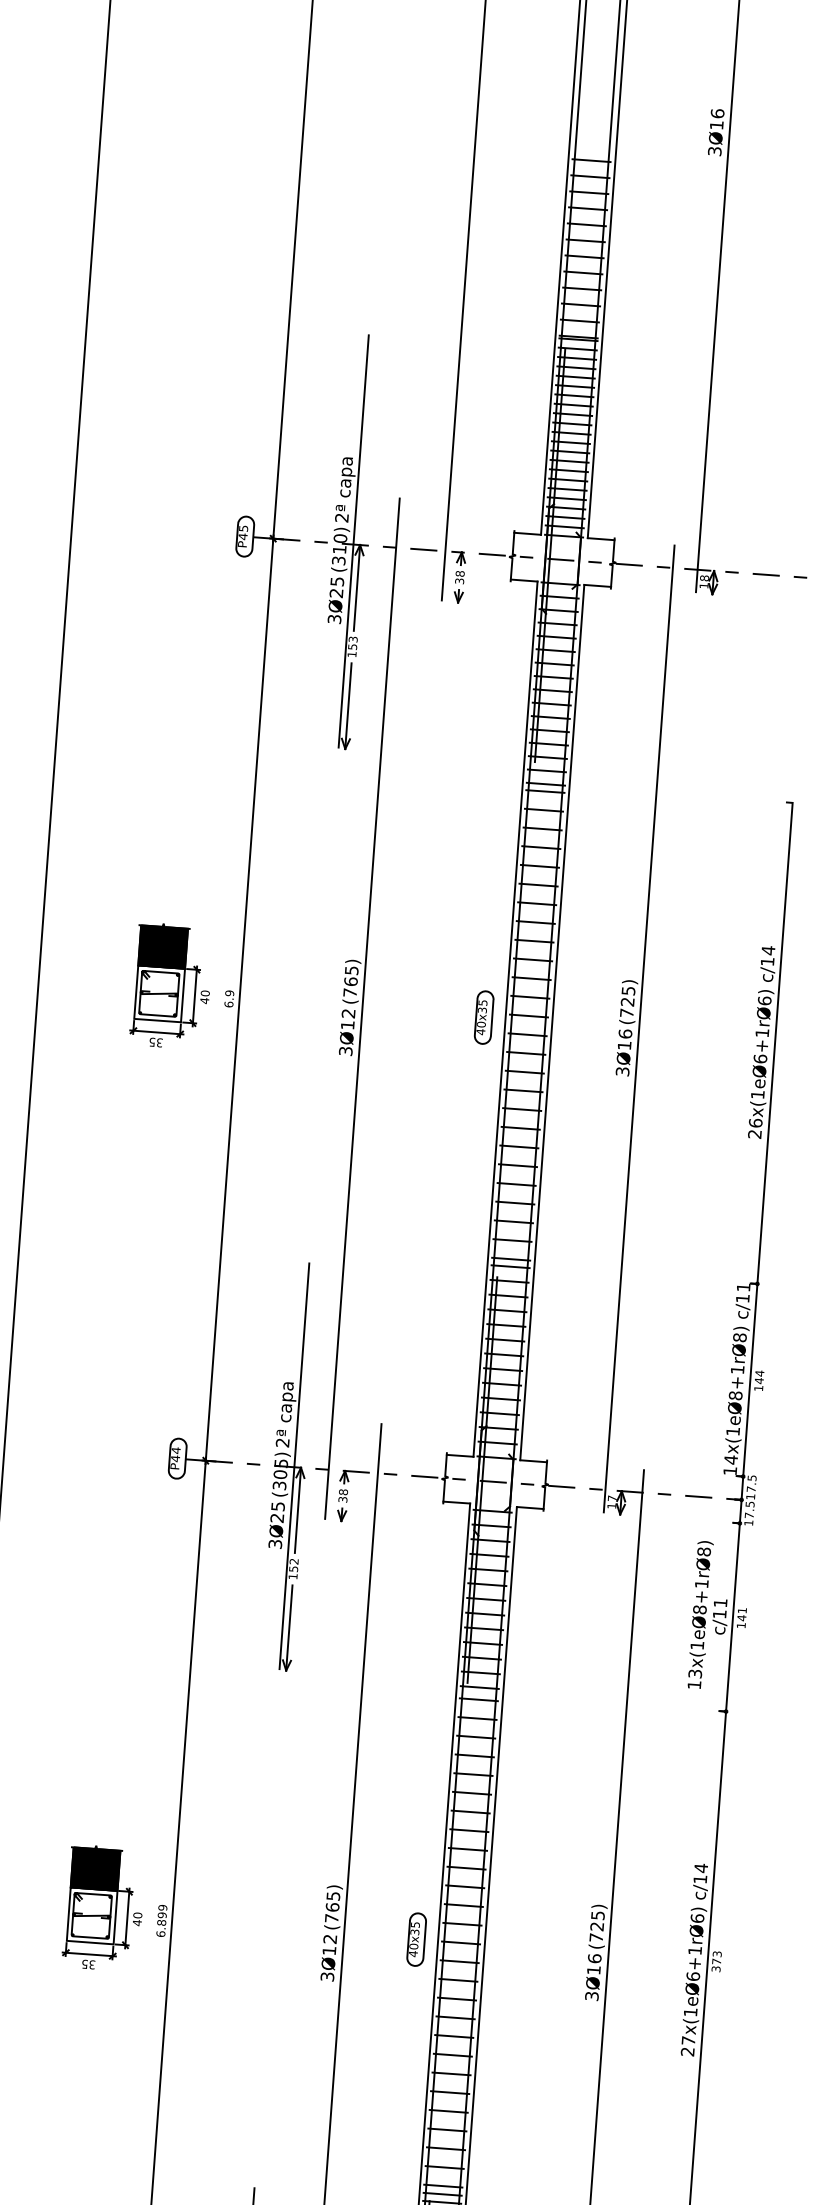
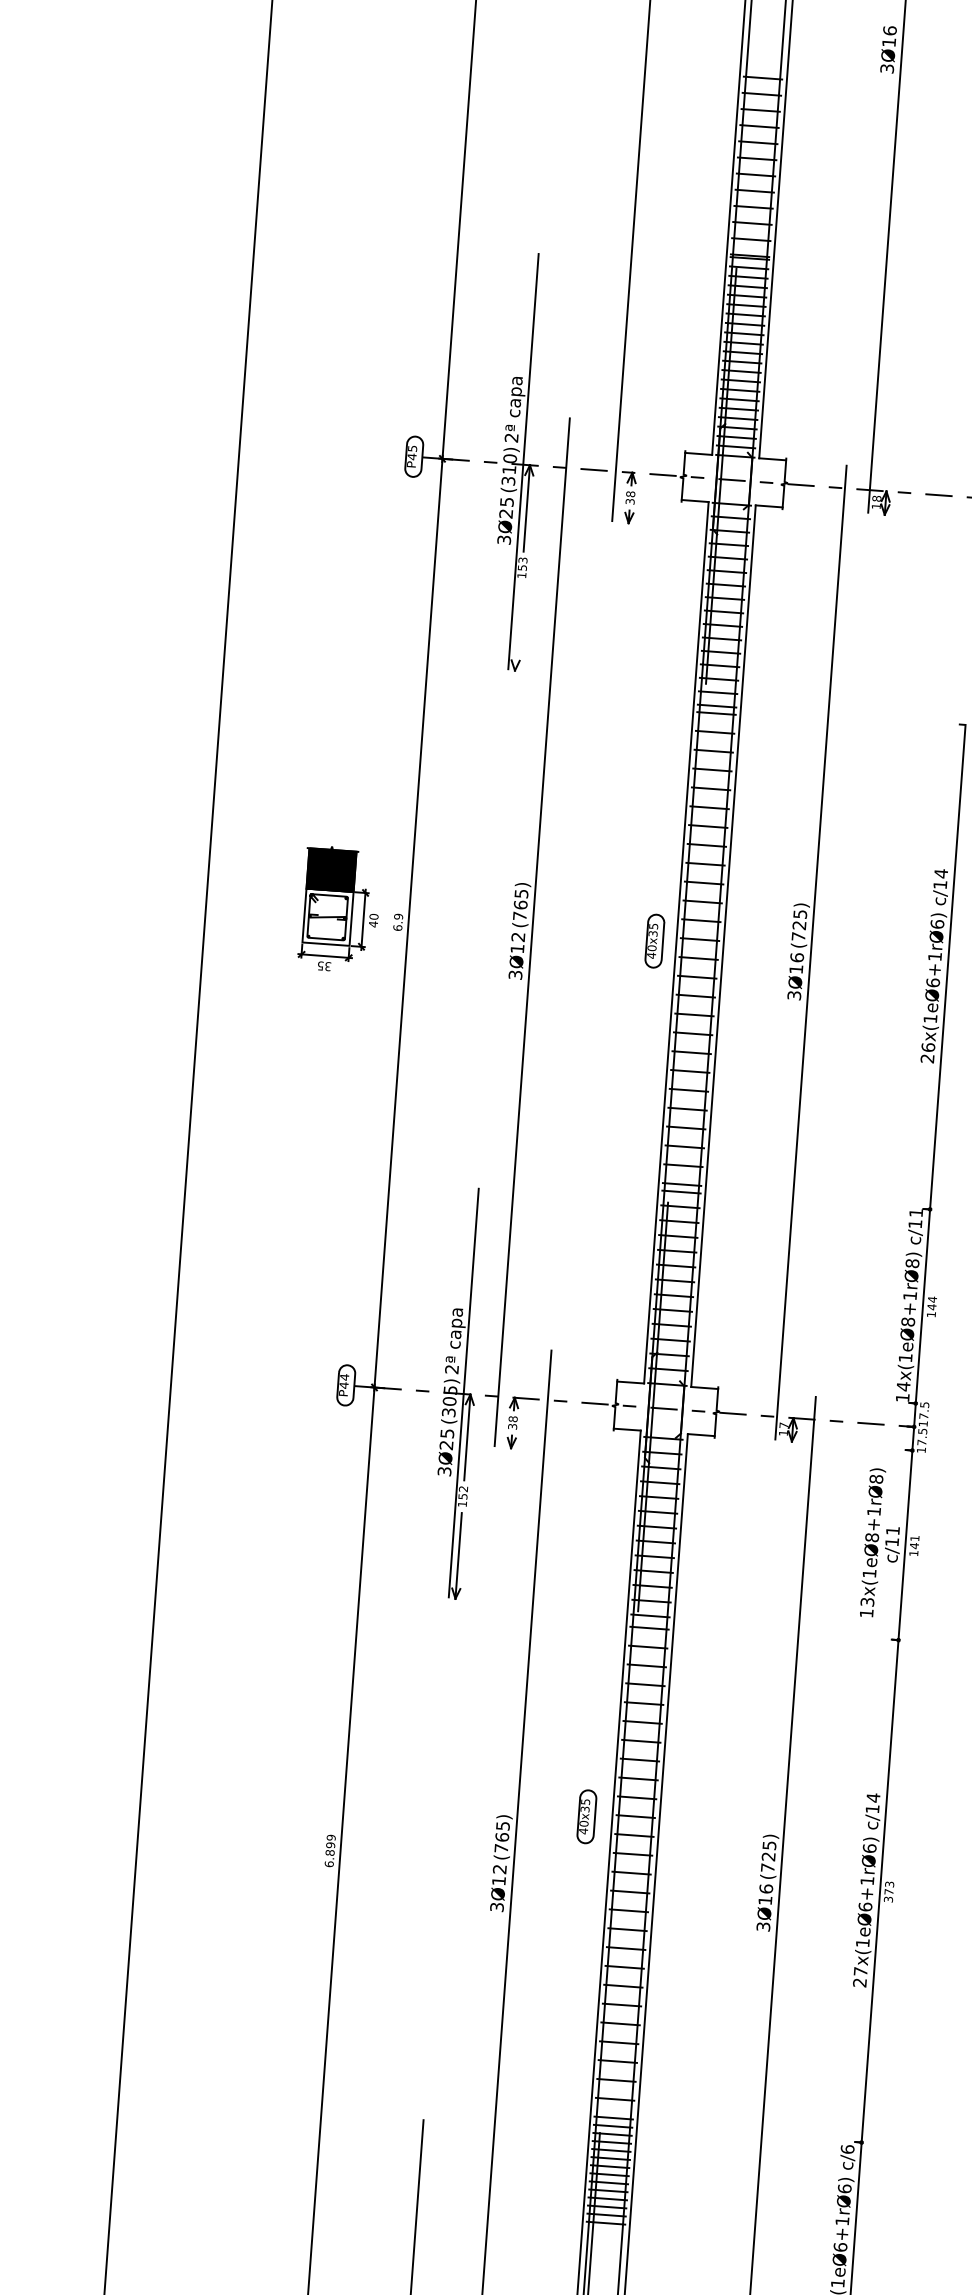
line: (347, 706) -> (517, 627), removed
part: (101, 1907) -> (269, 1837), removed
part: (416, 1939) -> (586, 1816), moved

